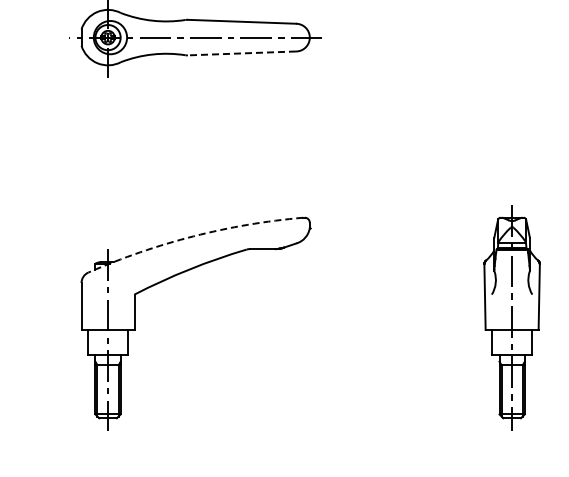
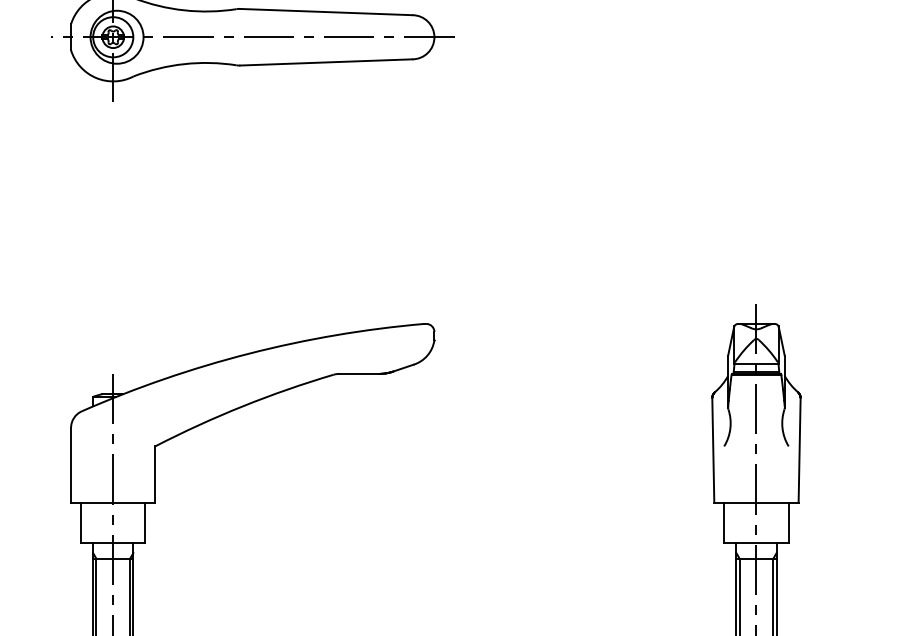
line: (241, 53) -> (325, 62), dashed -> solid
arc: (193, 236) -> (249, 353), dashed -> solid

